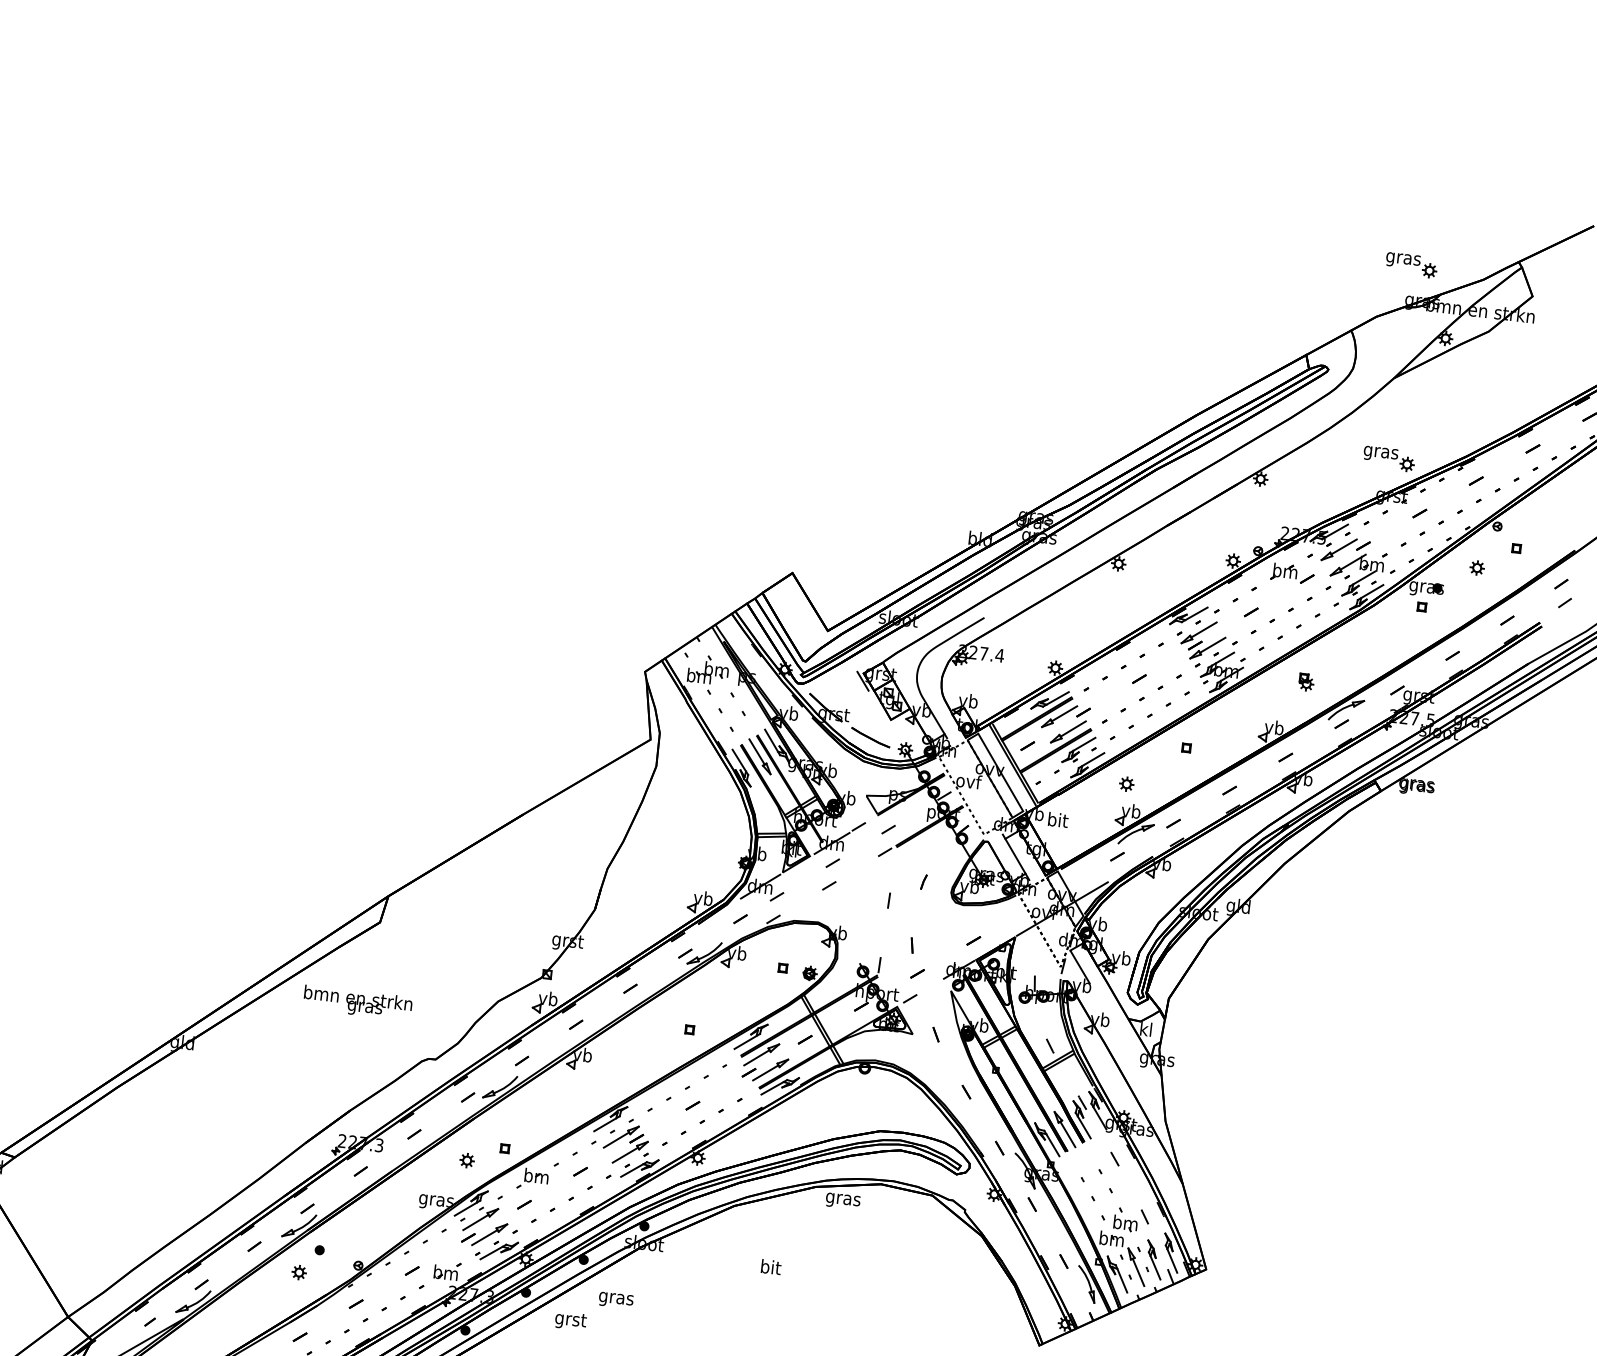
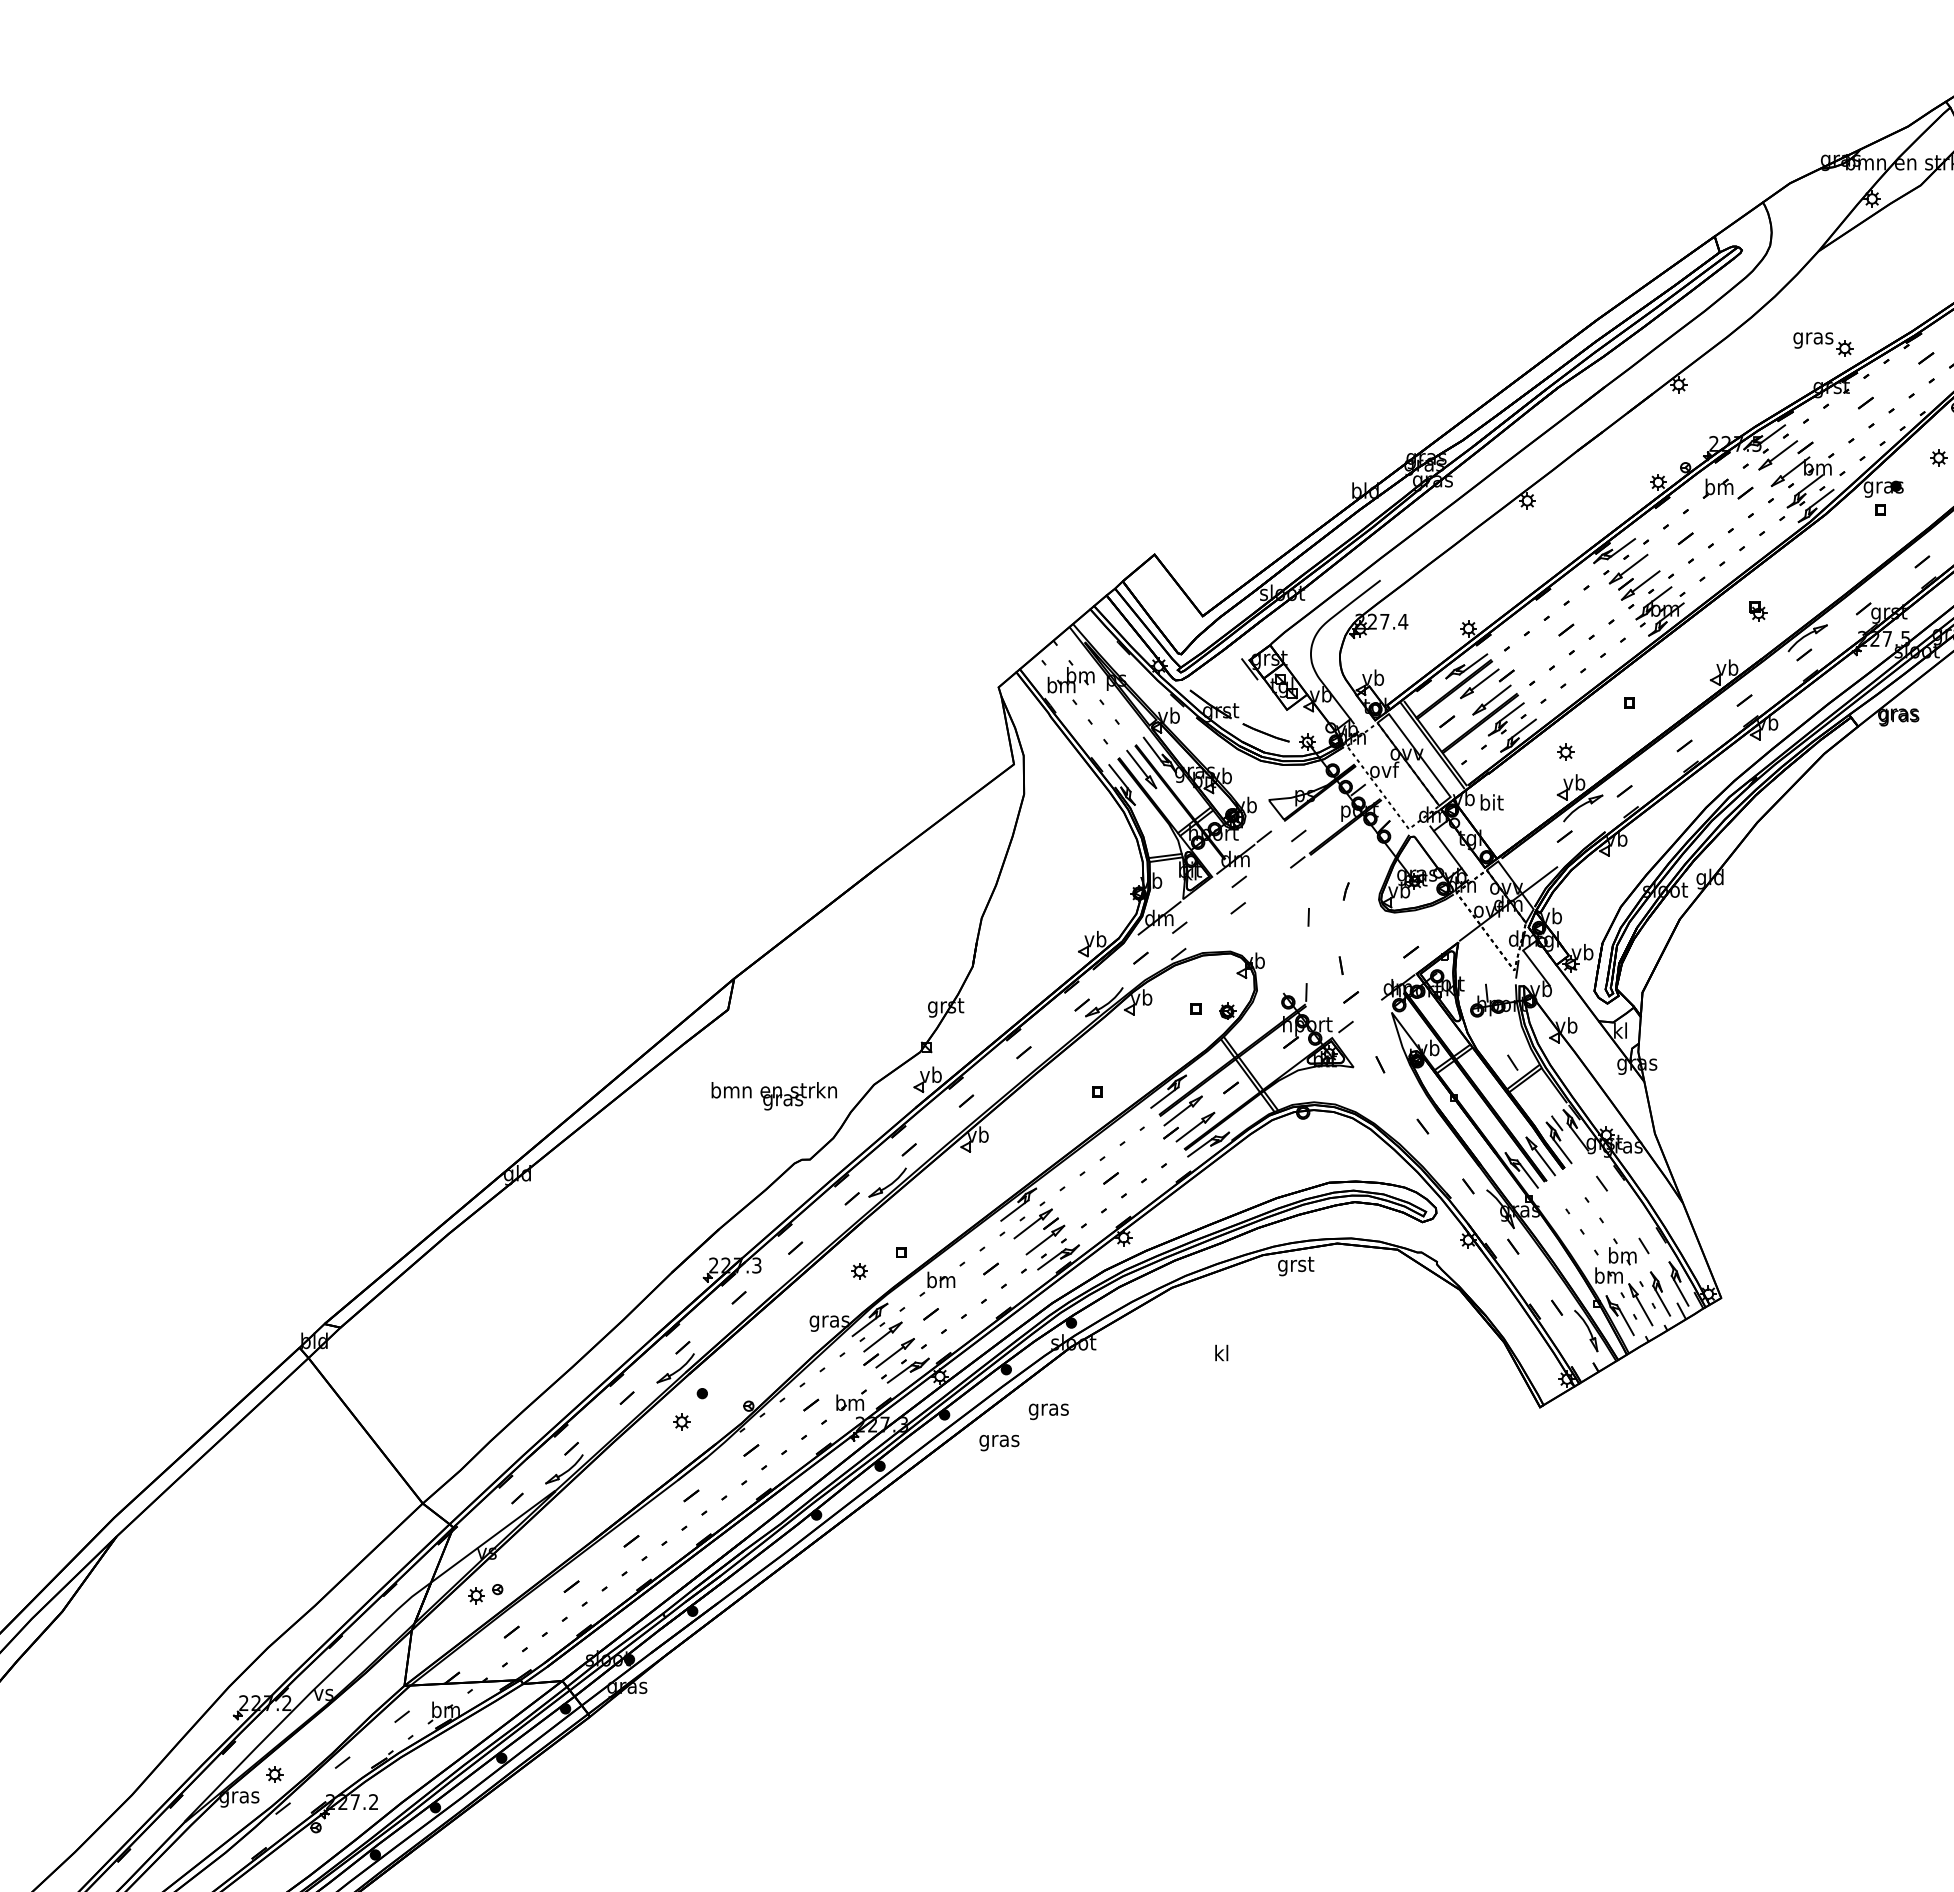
part: (1411, 265) -> (1823, 119), removed
text: (357, 1003) -> (773, 1096), moved
text: (842, 1199) -> (1295, 1266), gras -> grst
text: (771, 1266) -> (1222, 1352), bit -> kl
text: (570, 1321) -> (999, 1441), grst -> gras

